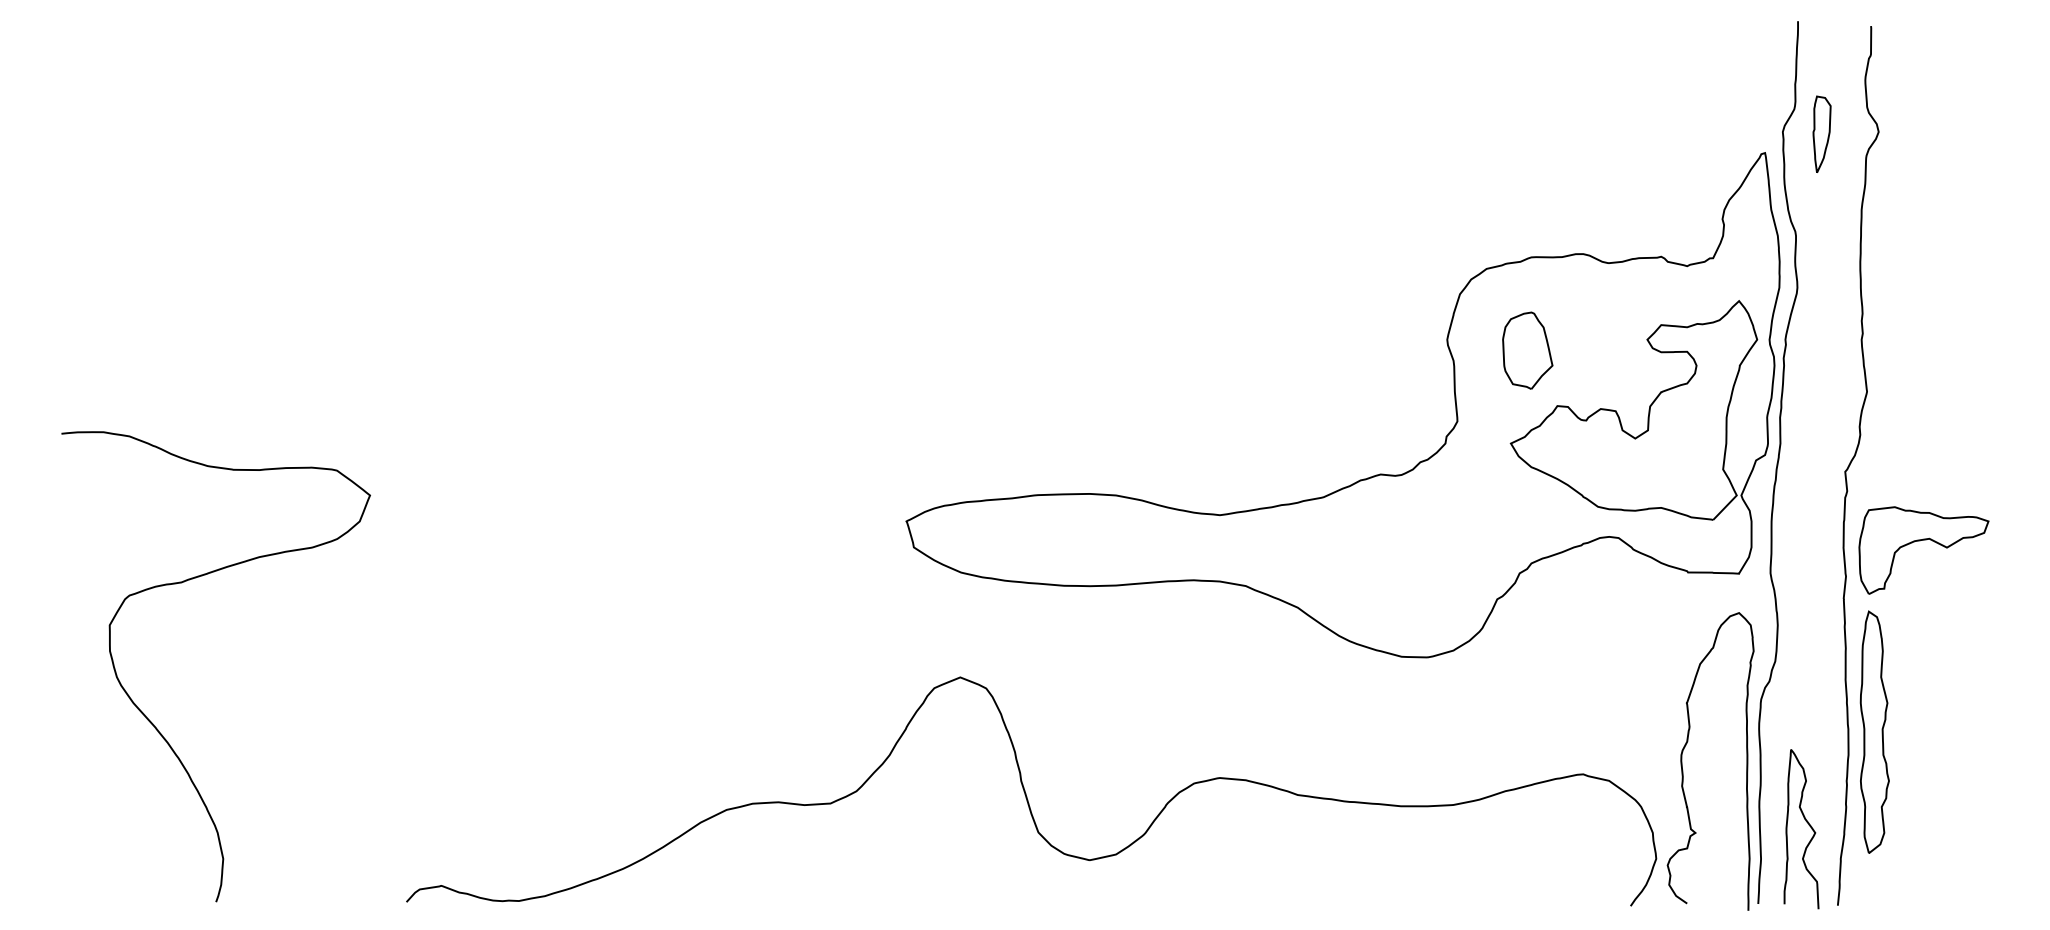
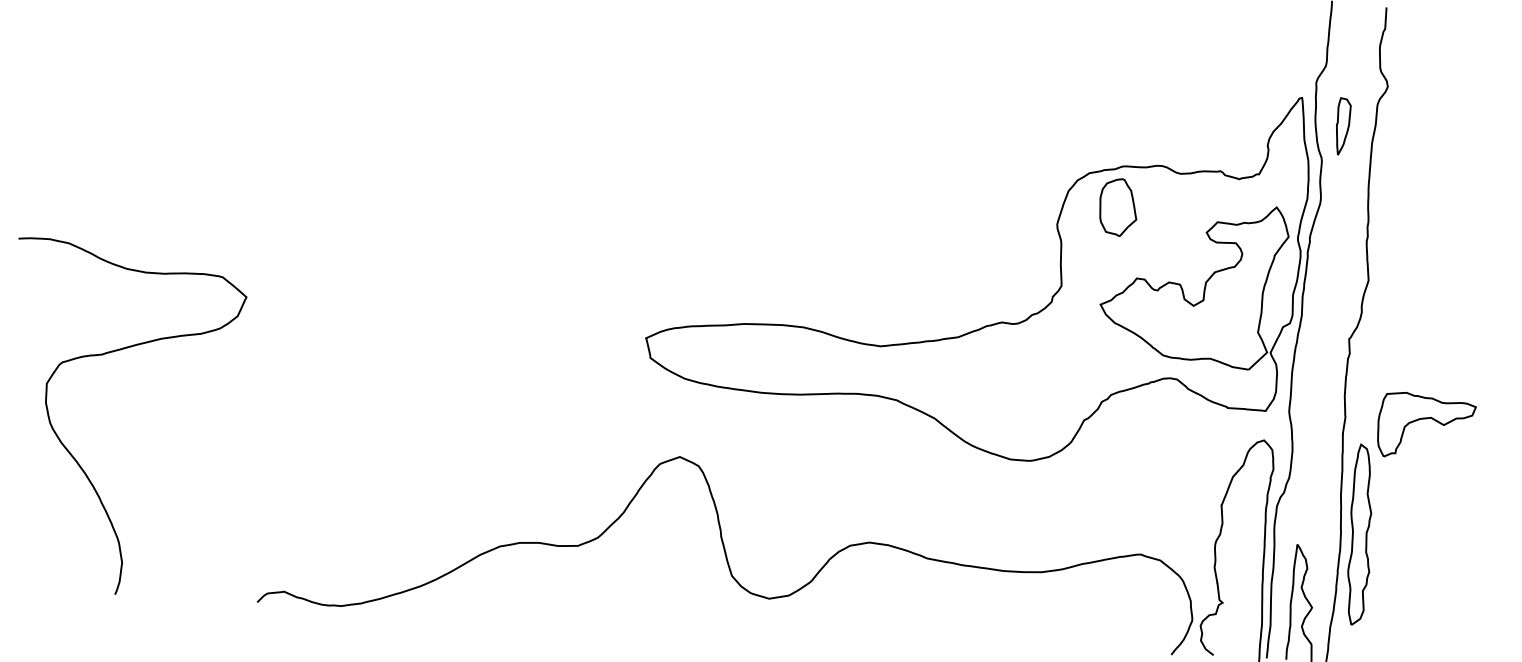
part: (1821, 133) -> (1342, 125), moved
part: (1527, 350) -> (1118, 207), moved
part: (1920, 541) -> (1424, 419), moved

